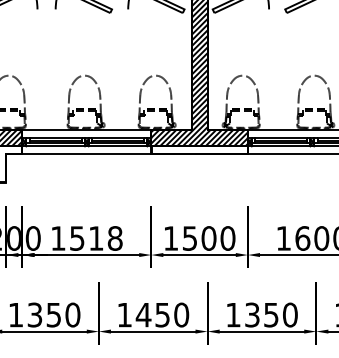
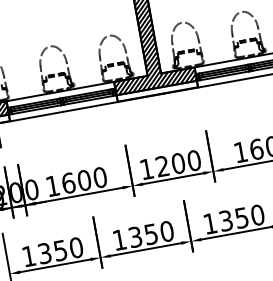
text: (96, 238) -> (84, 180), 1518 -> 1600
text: (189, 238) -> (162, 166), 1500 -> 1200
text: (143, 314) -> (135, 236), 1450 -> 1350

